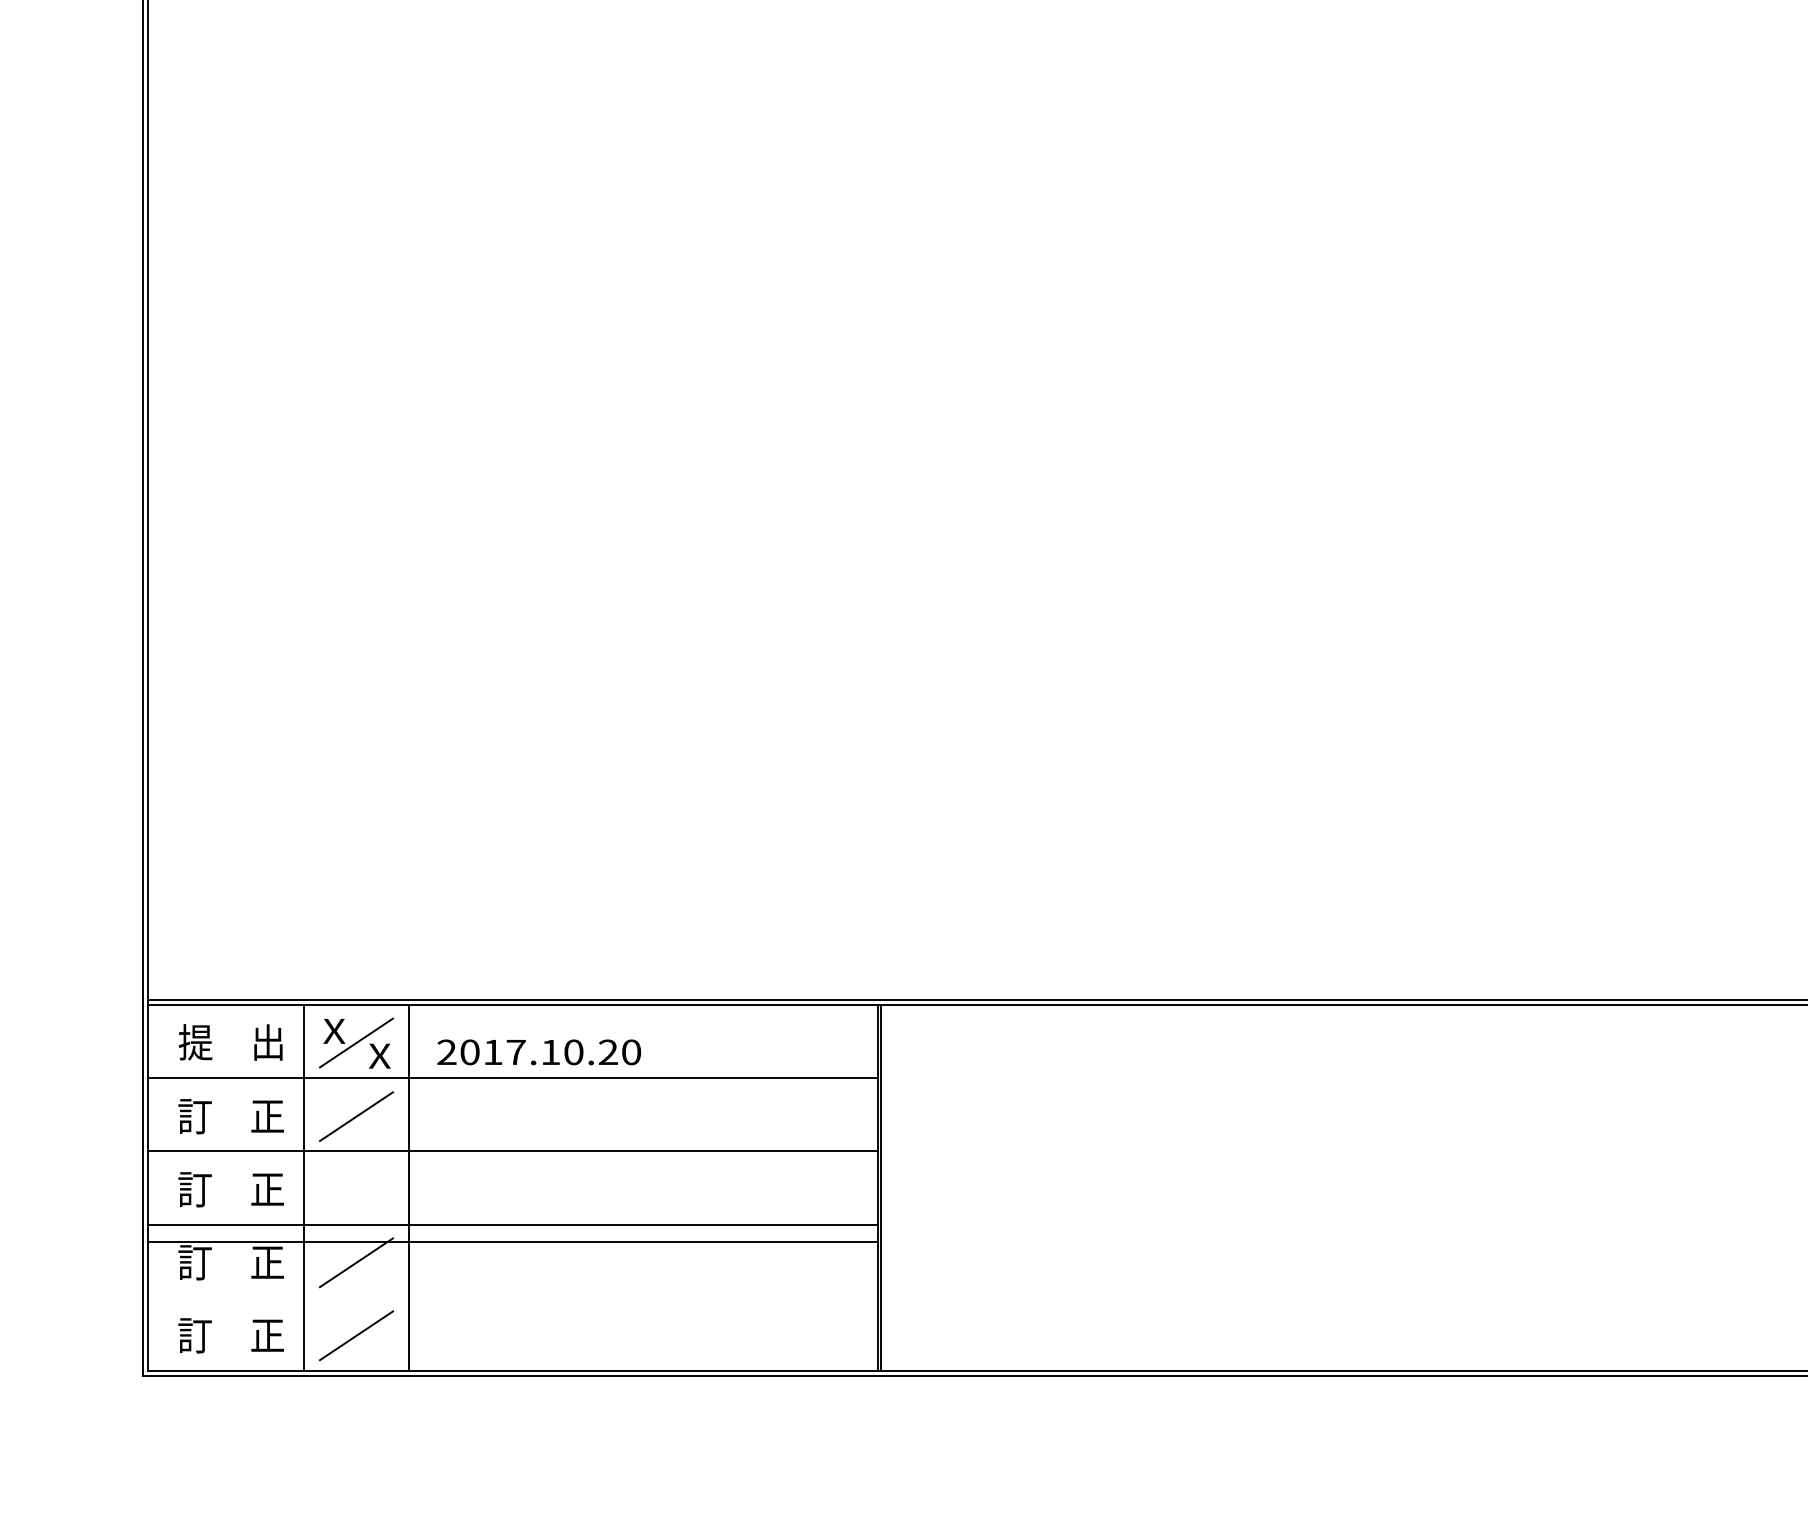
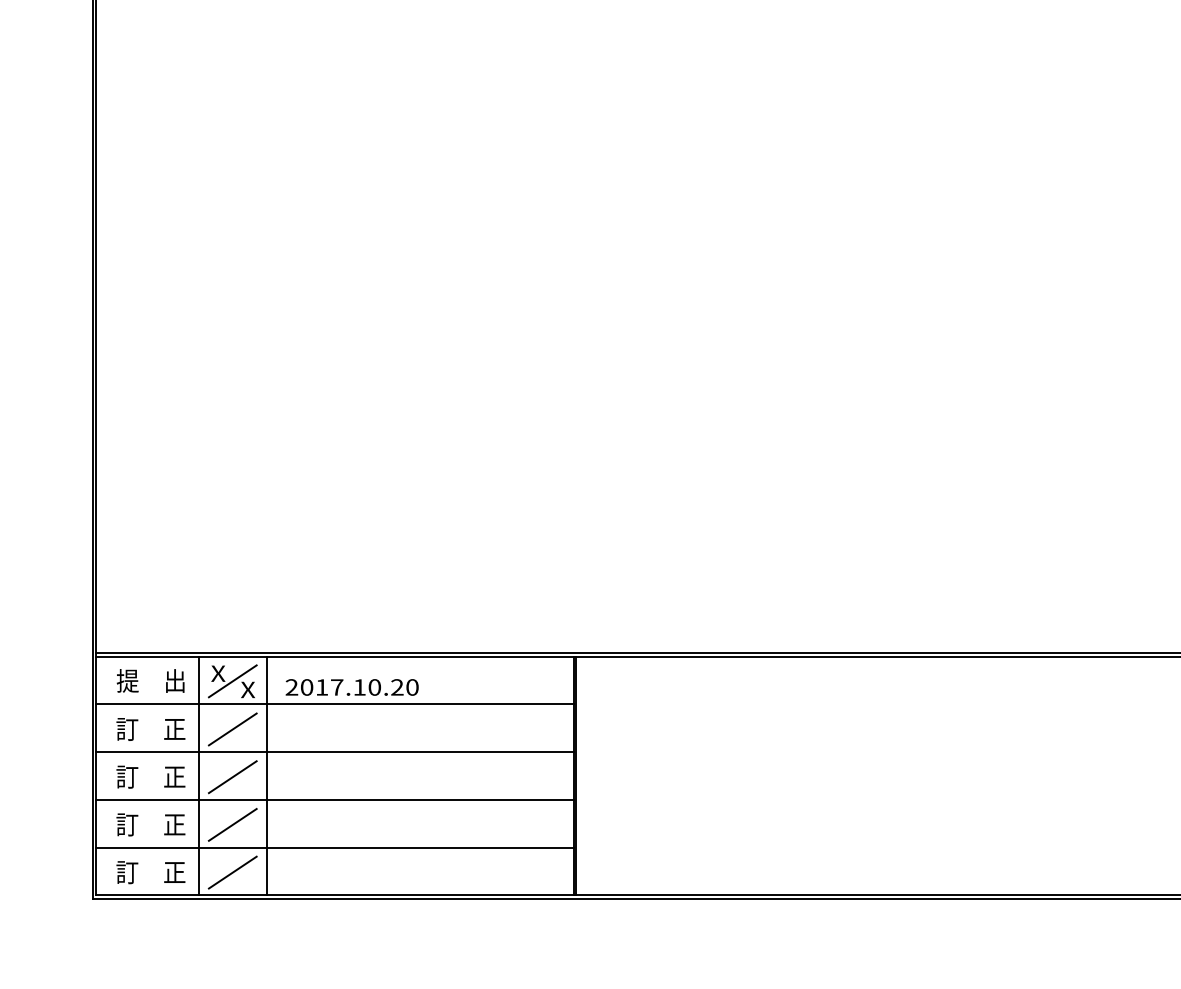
line: (356, 1190) -> (232, 777), added
line: (512, 1242) -> (334, 847), moved

